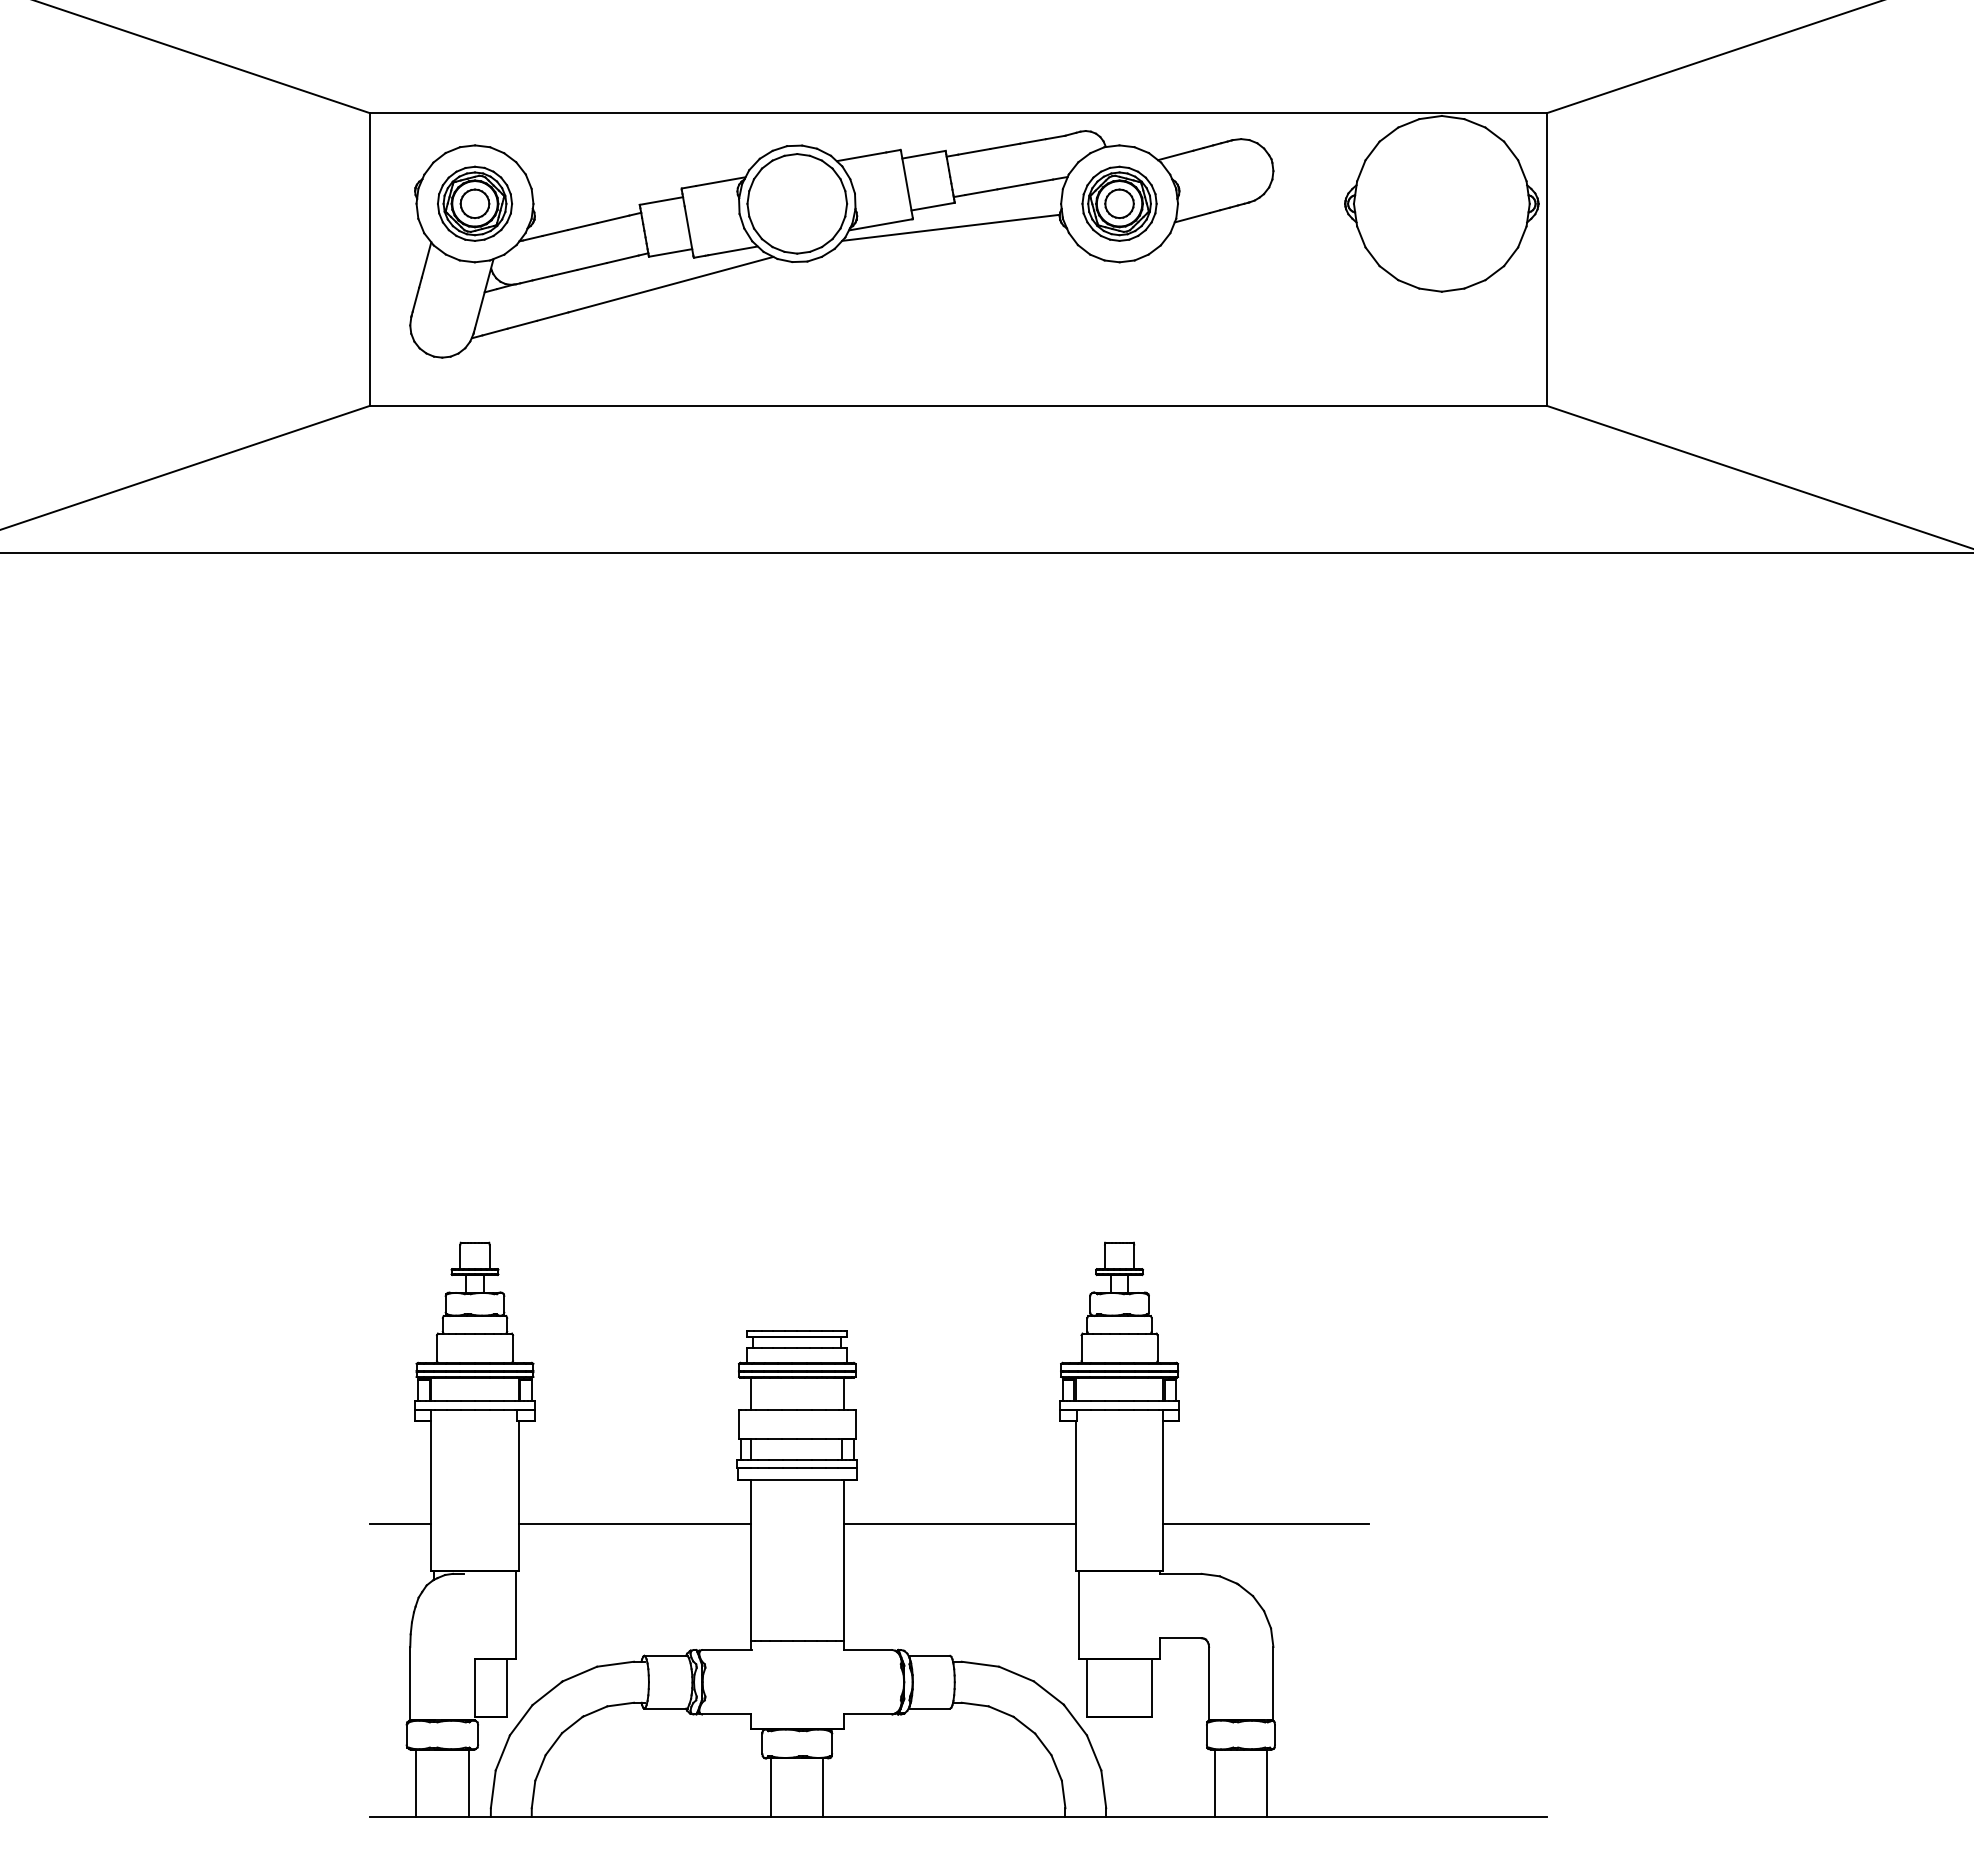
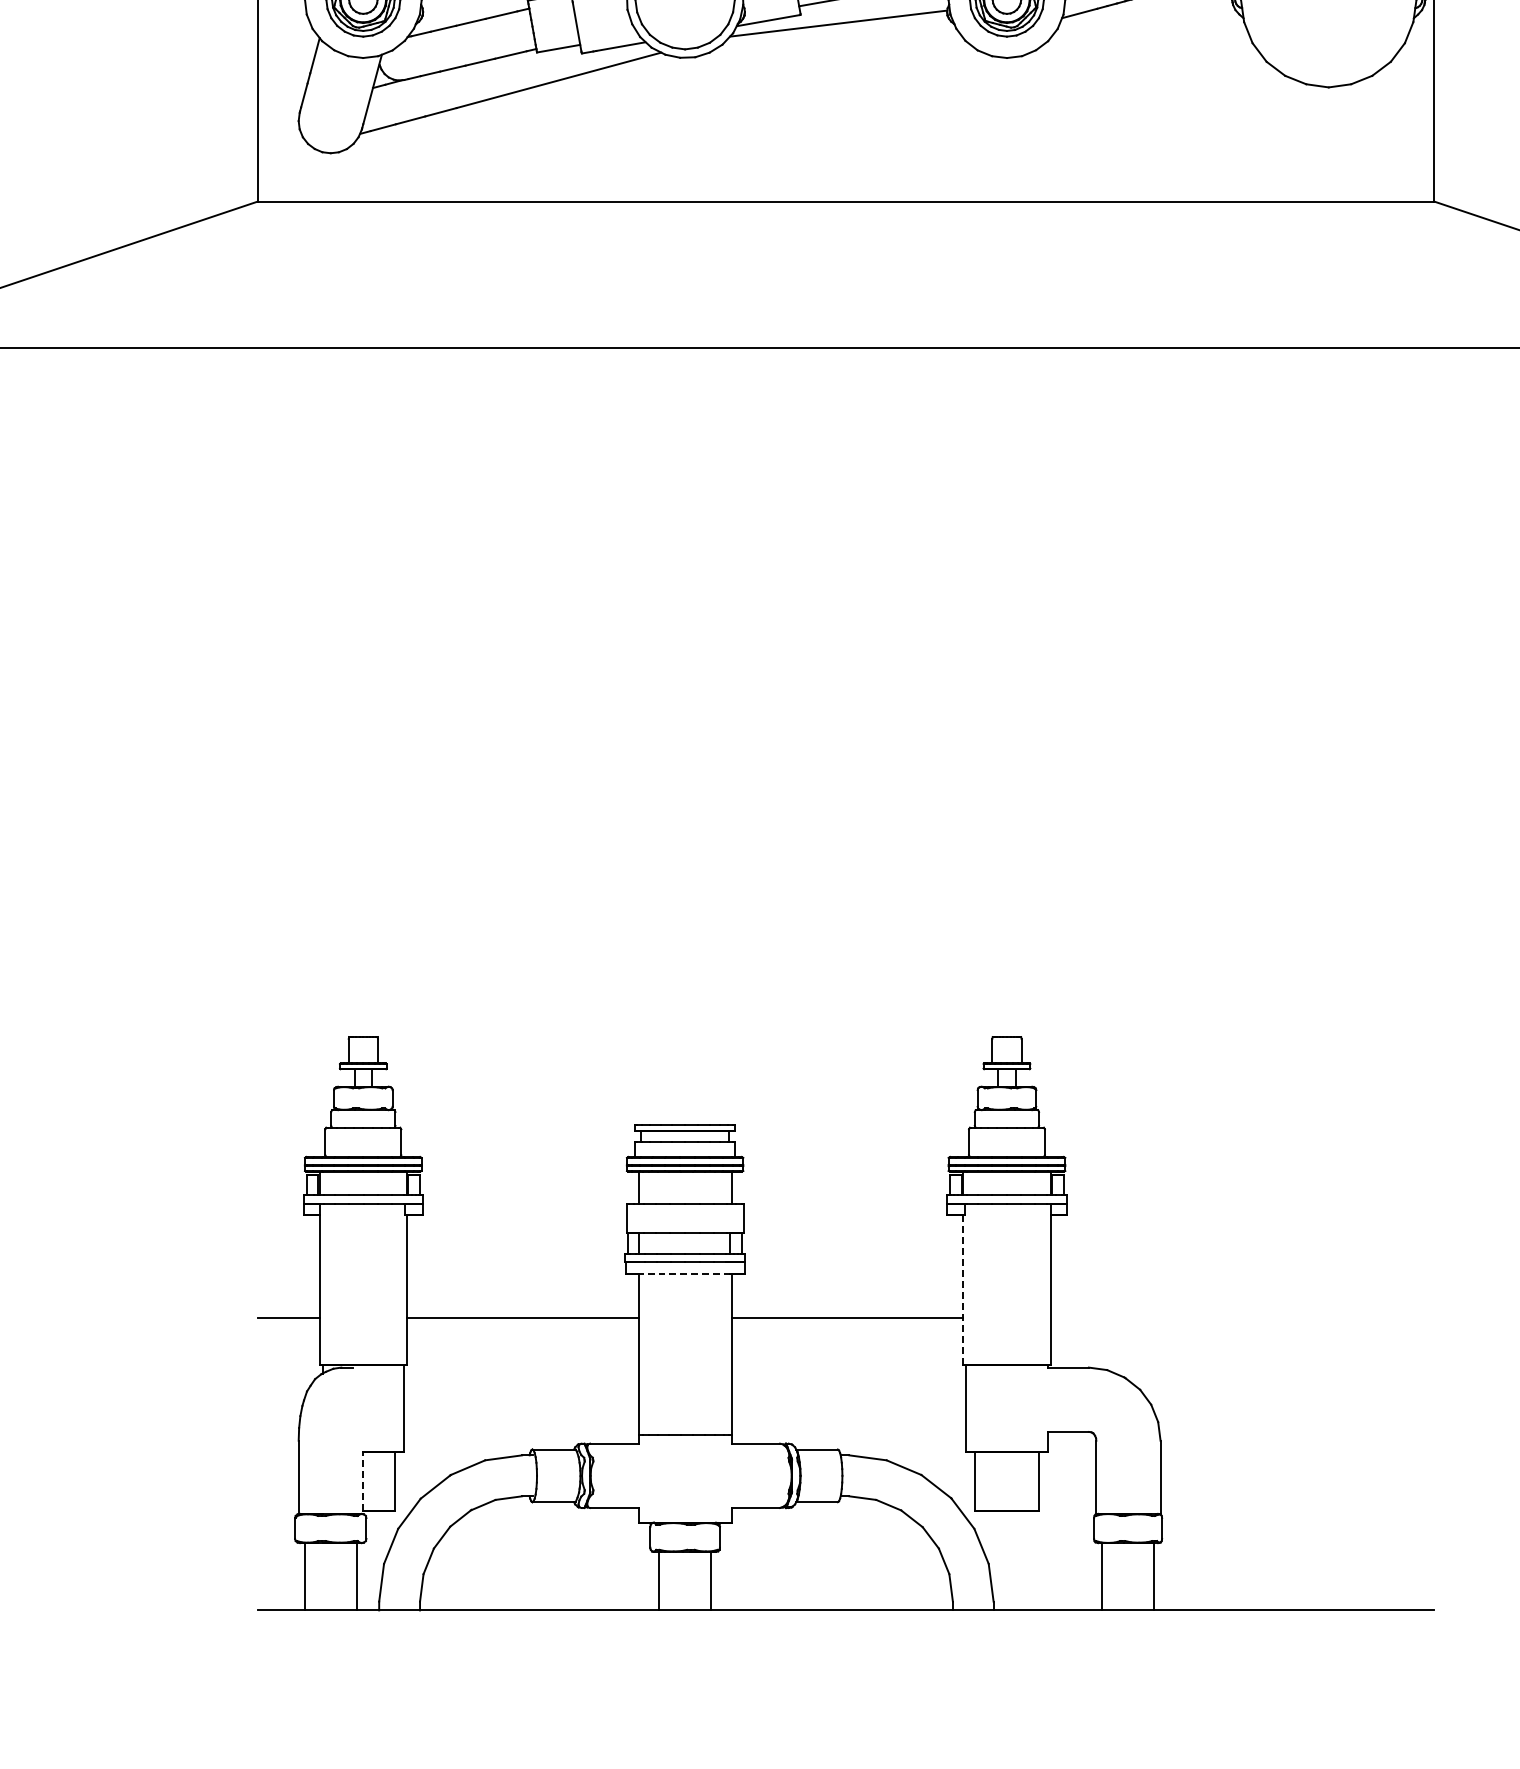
line: (795, 1480) -> (683, 1274), solid -> dashed
line: (1075, 1496) -> (962, 1290), solid -> dashed
line: (1265, 1524) -> (1152, 1318), removed
line: (474, 1687) -> (362, 1481), solid -> dashed

